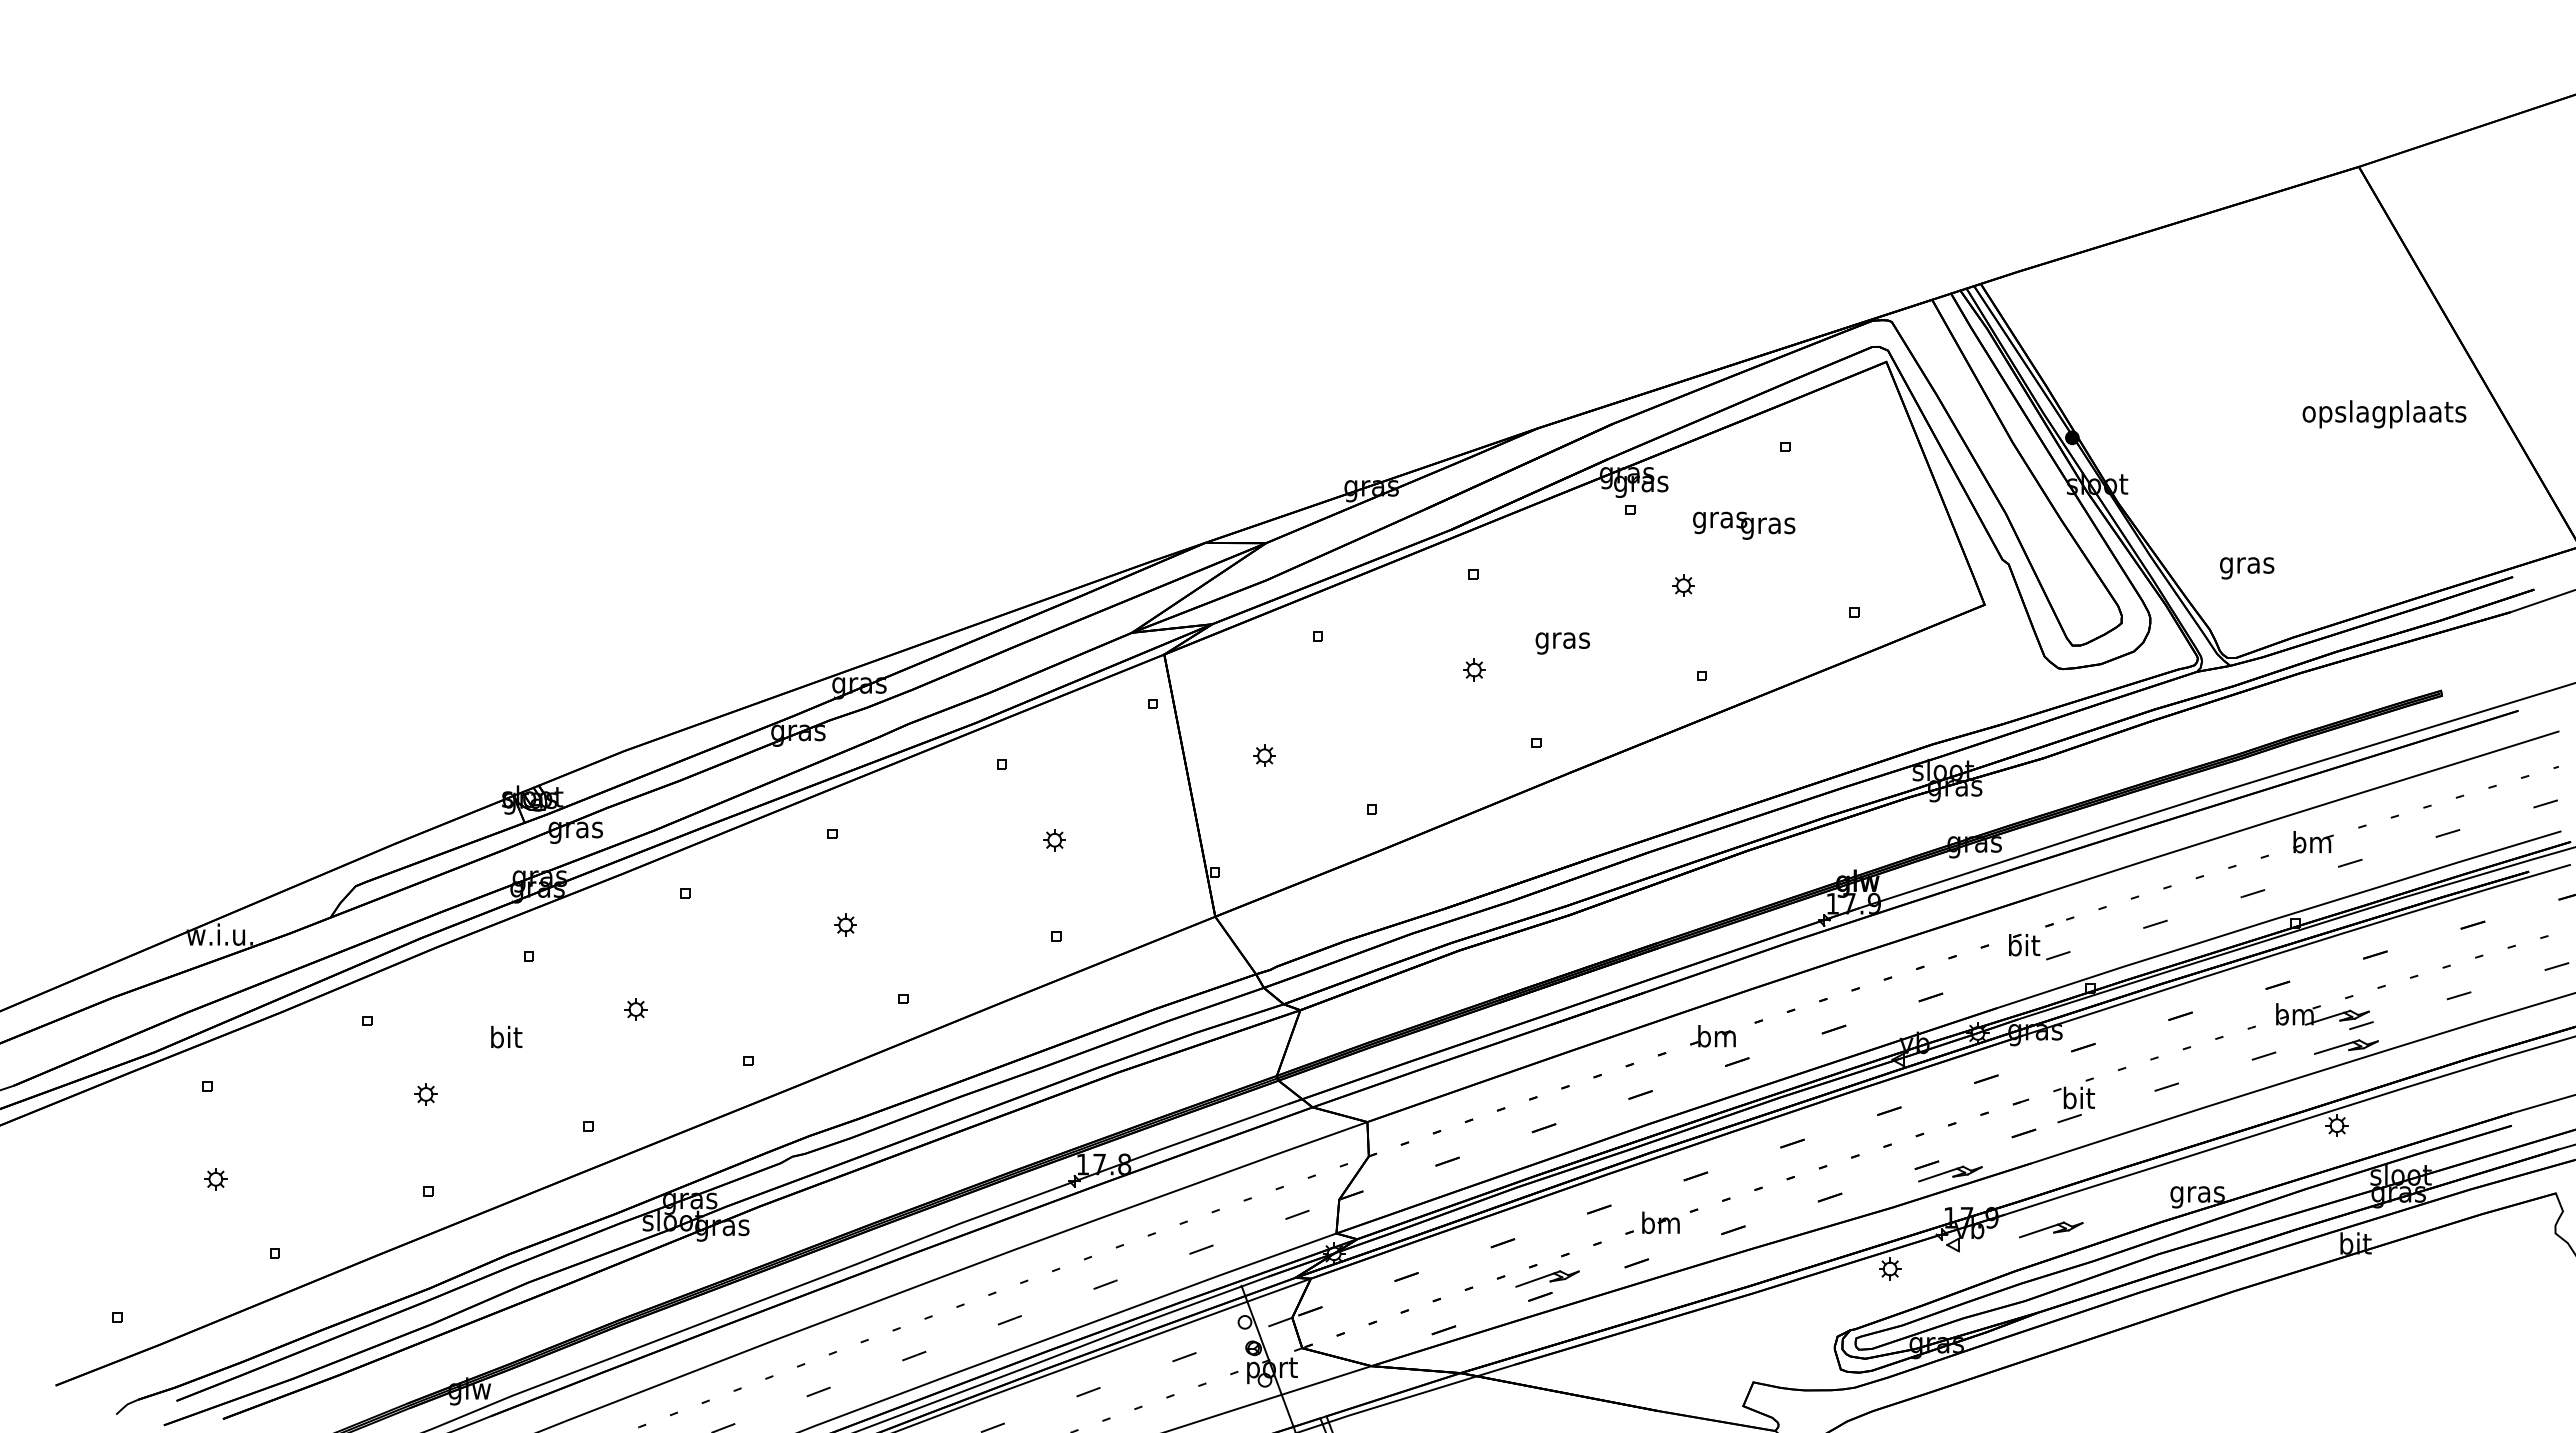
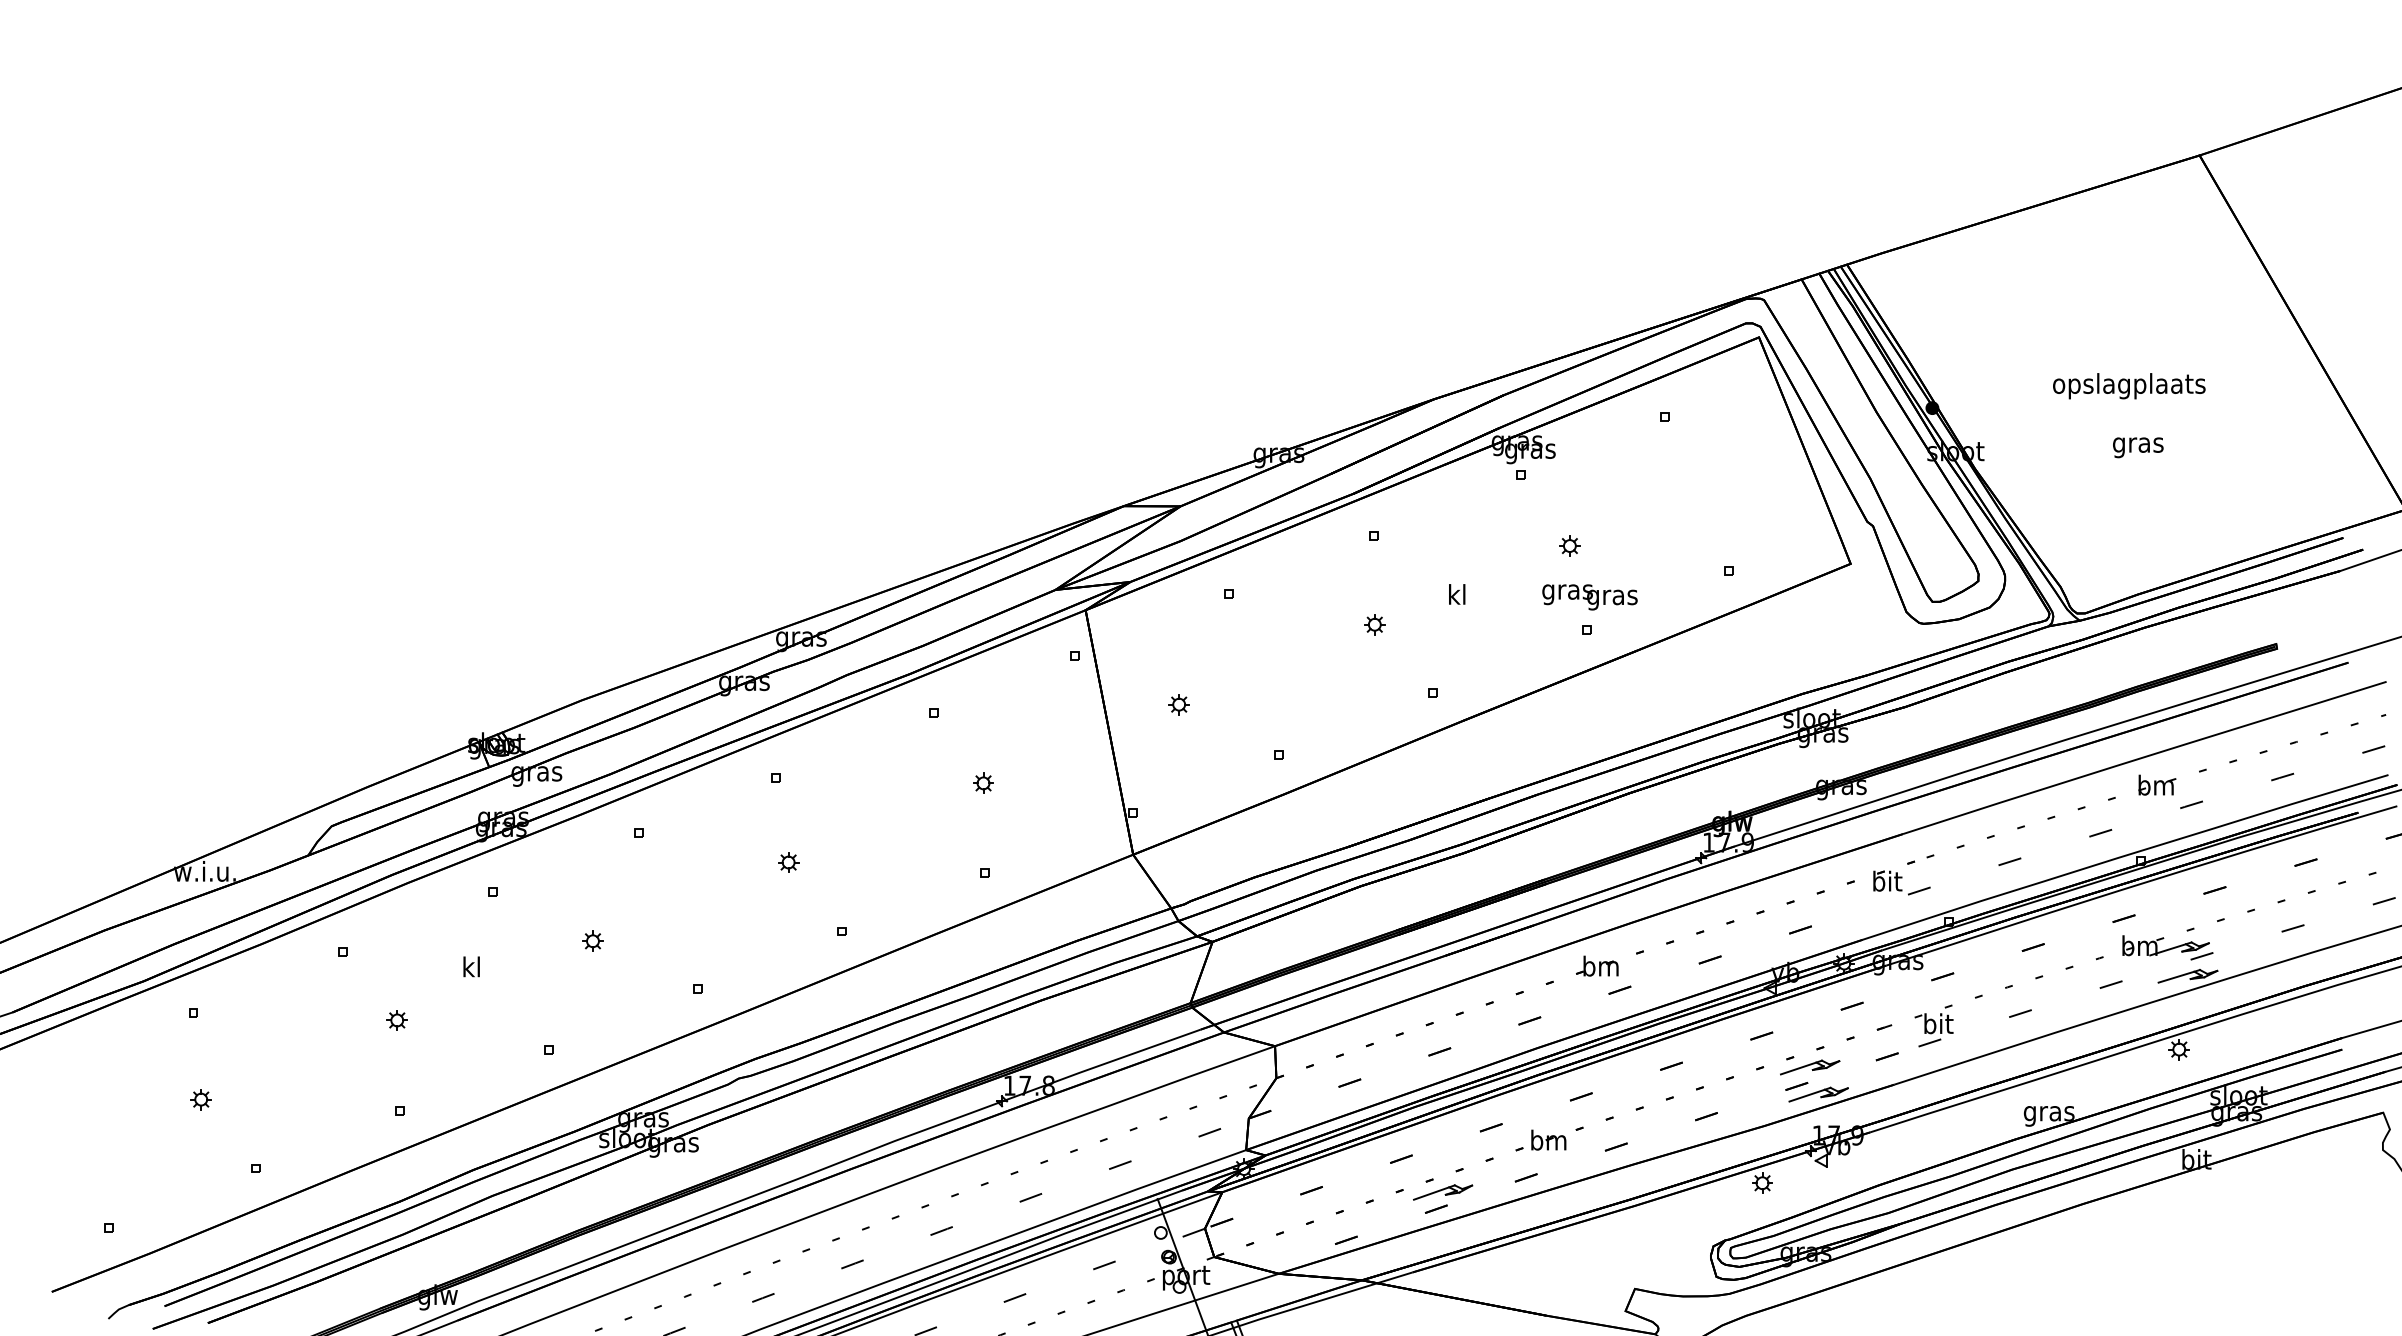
text: (2384, 414) -> (2129, 386), moved
text: (1744, 525) -> (1590, 597), moved
text: (2247, 568) -> (2138, 447), moved
text: (1562, 640) -> (1456, 597), gras -> kl
text: (506, 1036) -> (472, 966), bit -> kl
part: (2051, 1229) -> (1810, 1067), moved

